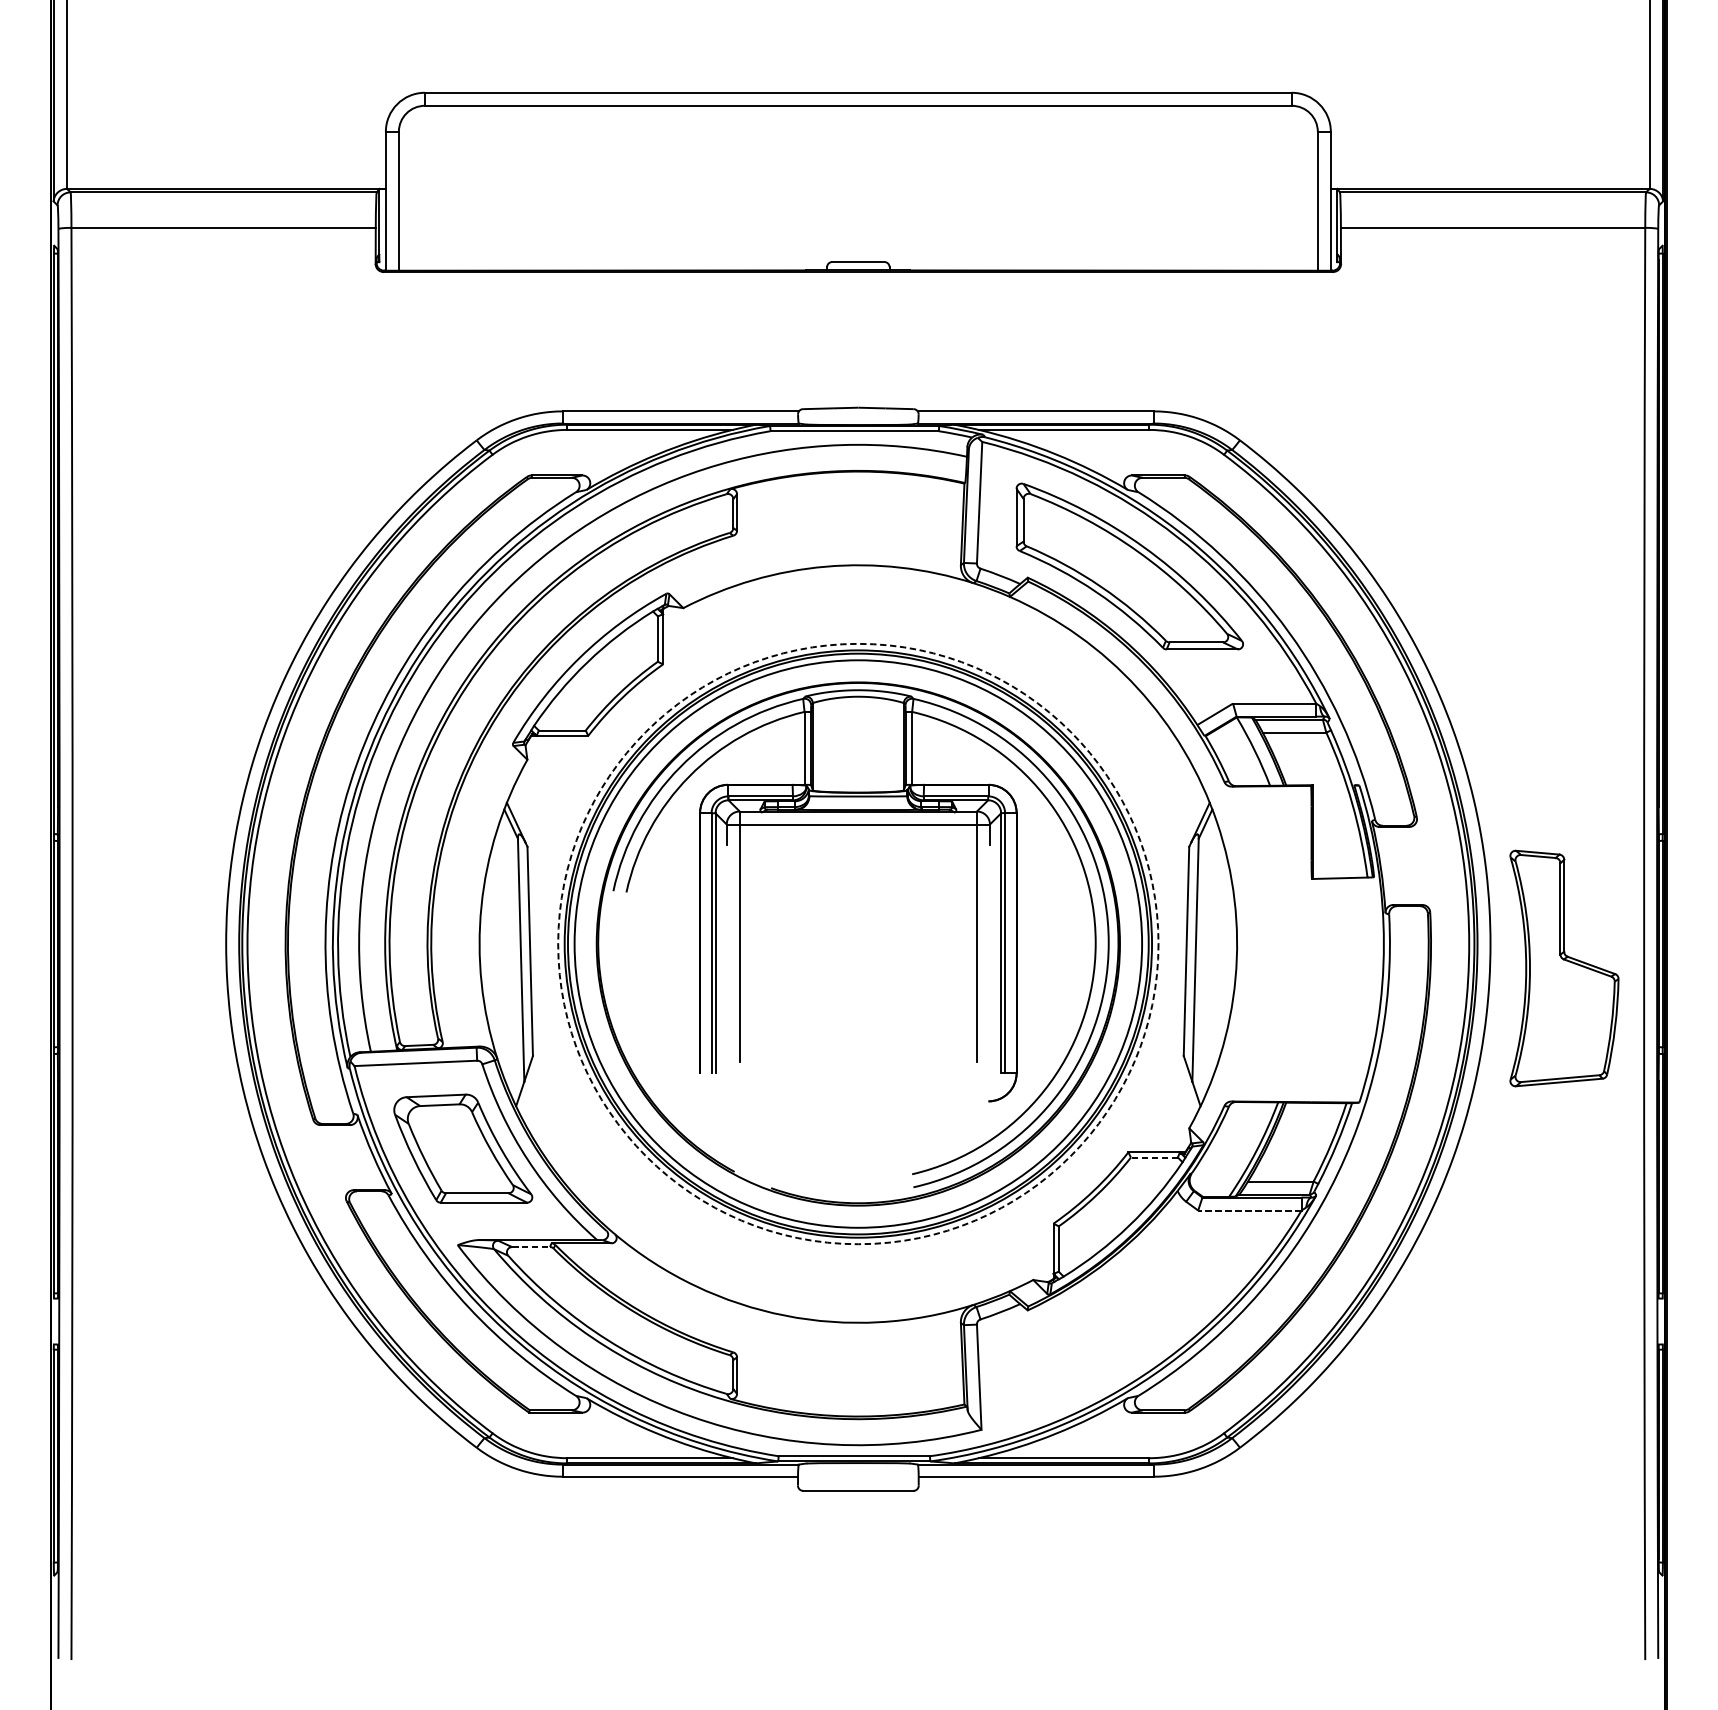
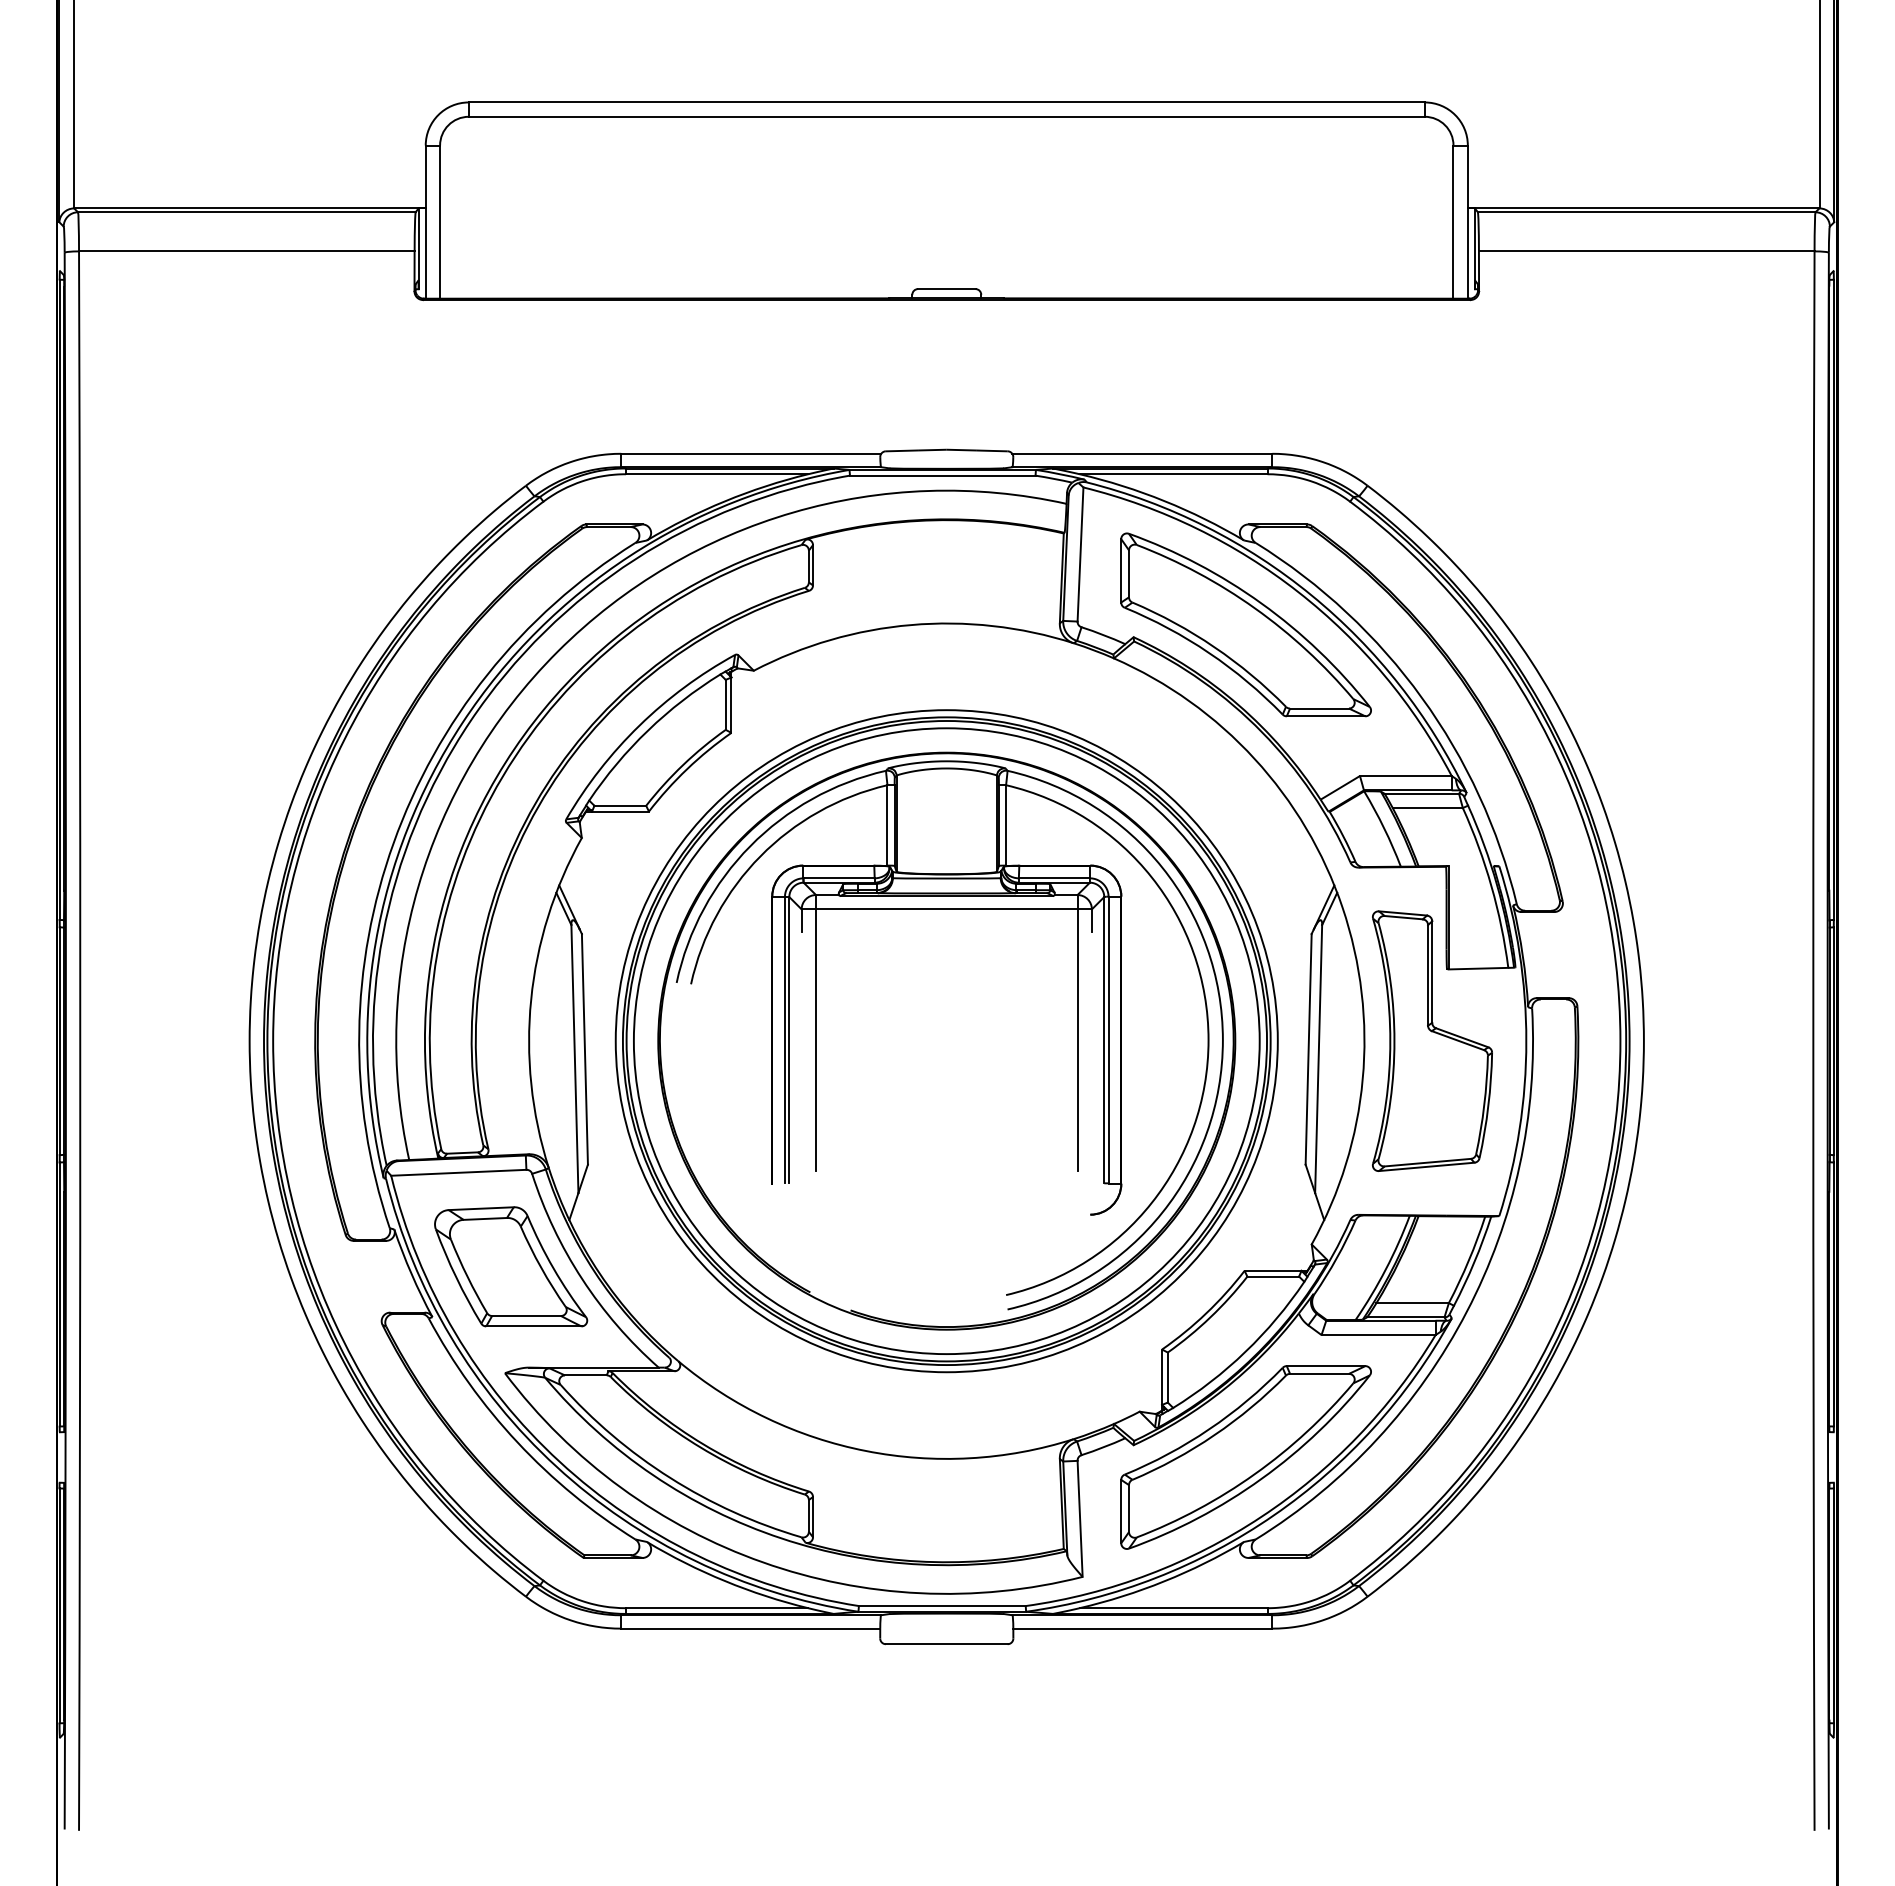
circle: (858, 944) -> (946, 1041), dashed -> solid
part: (1564, 967) -> (1432, 1040), moved
line: (1154, 1157) -> (1273, 1276), dashed -> solid
line: (1249, 1210) -> (1378, 1335), dashed -> solid
line: (530, 1247) -> (585, 1375), dashed -> solid
part: (1129, 1321) -> (1245, 1457), added

